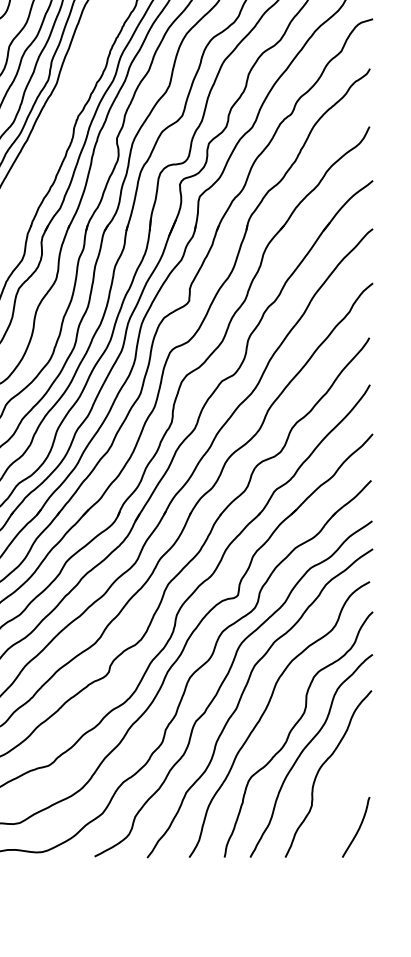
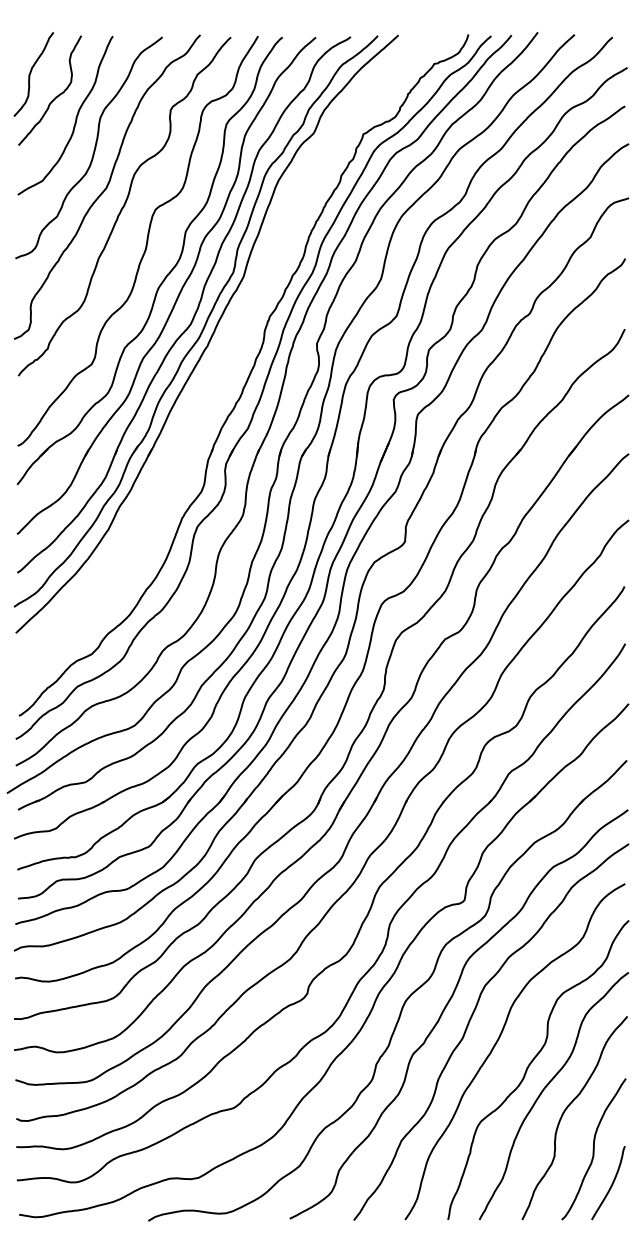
curve: (343, 799) -> (593, 1149), added

